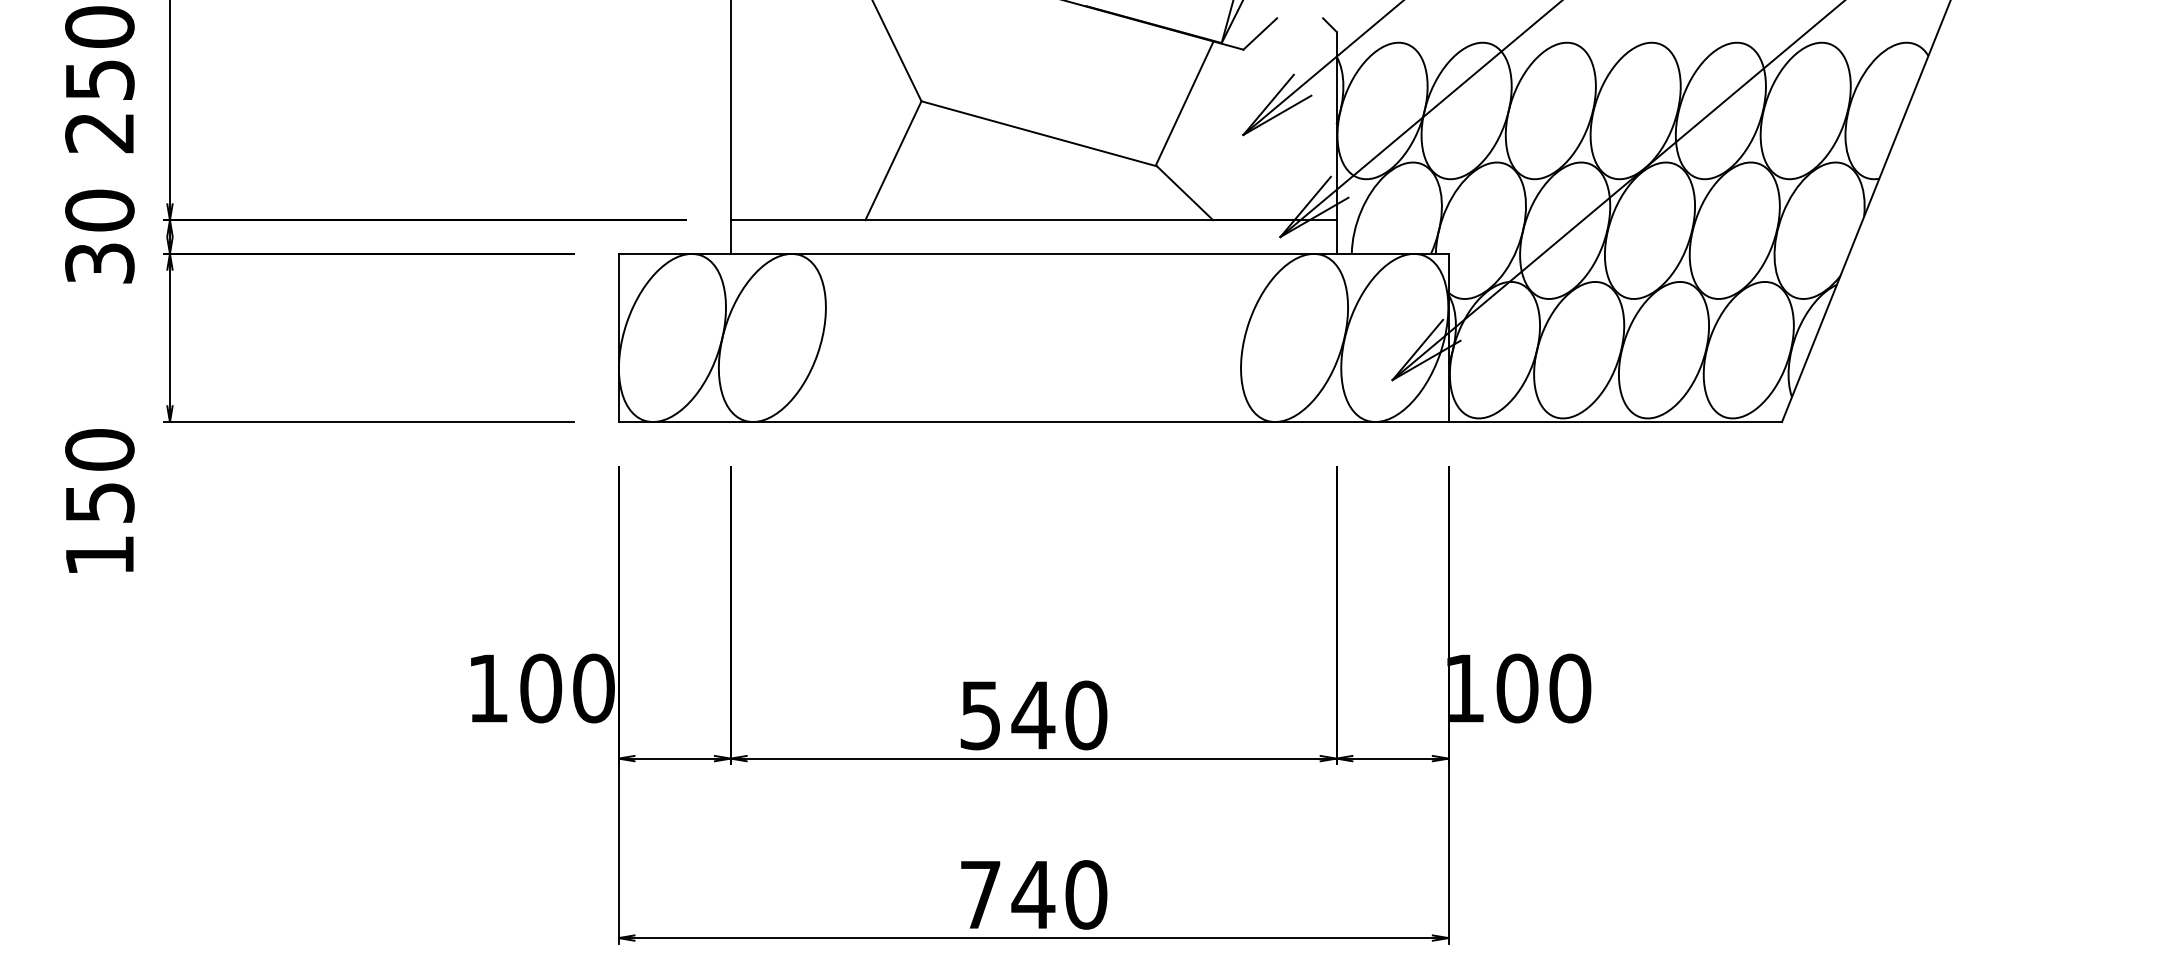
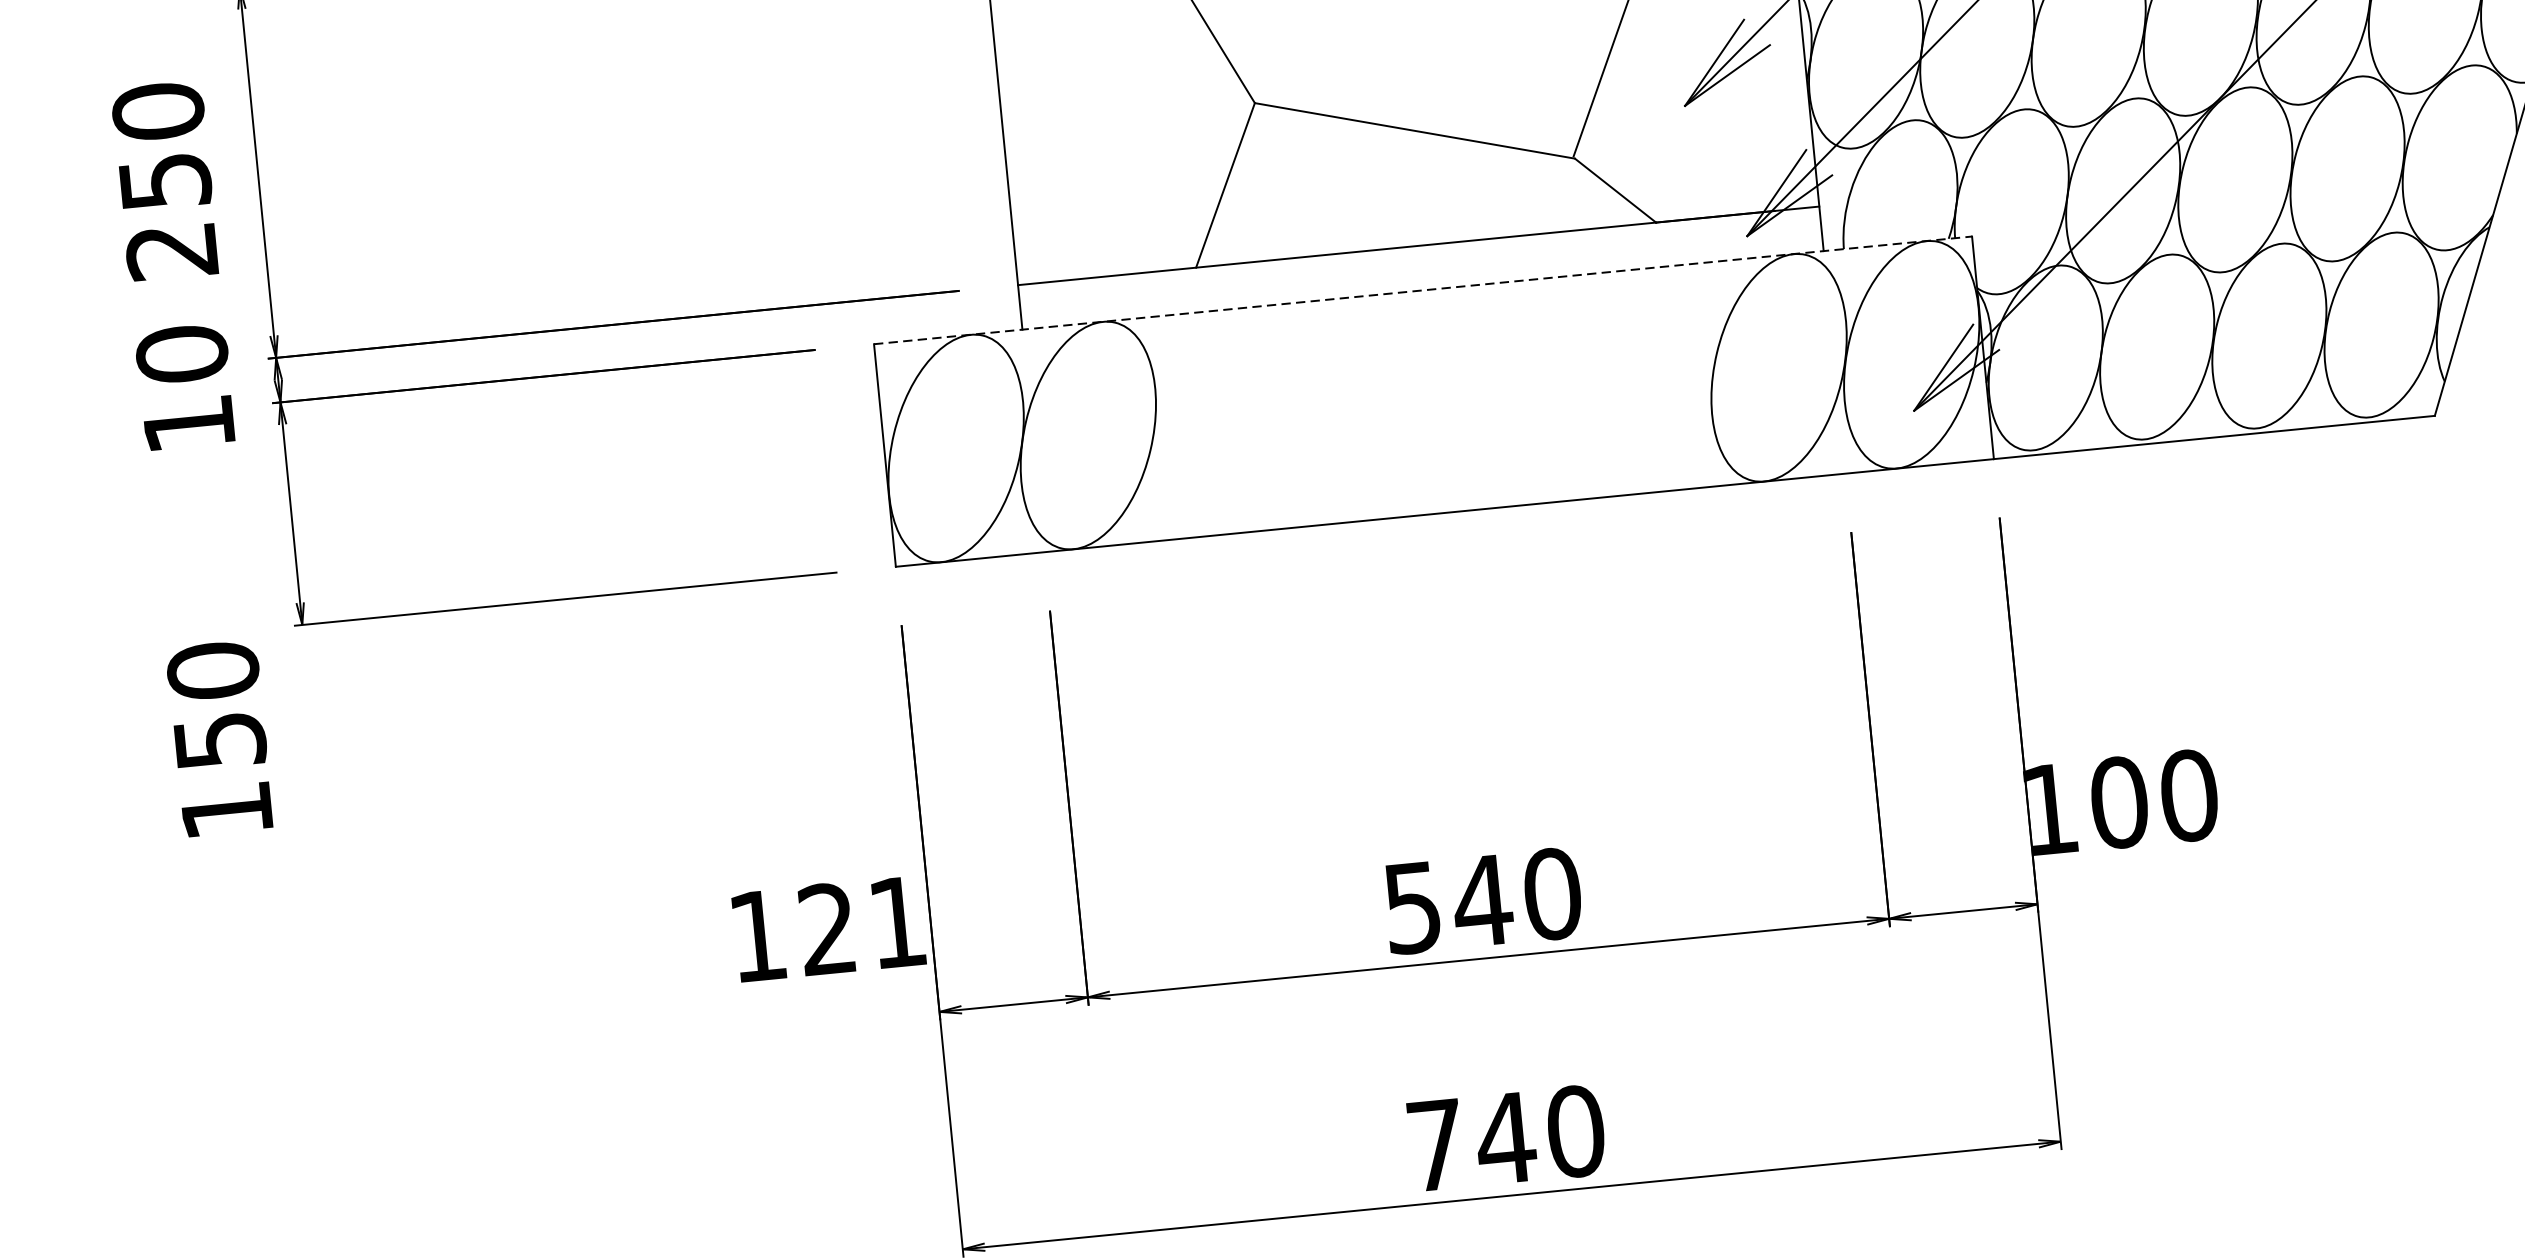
line: (1034, 253) -> (1424, 289), solid -> dashed
text: (99, 263) -> (188, 424), 30 -> 10
text: (567, 688) -> (862, 925), 100 -> 121

